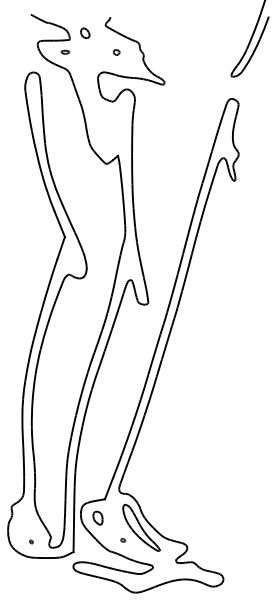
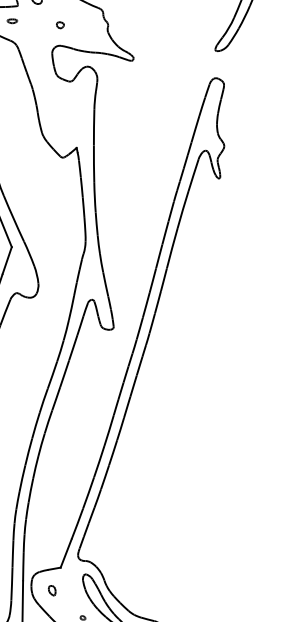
part: (116, 52) -> (60, 25), moved
part: (97, 517) -> (51, 589), size x0.6

